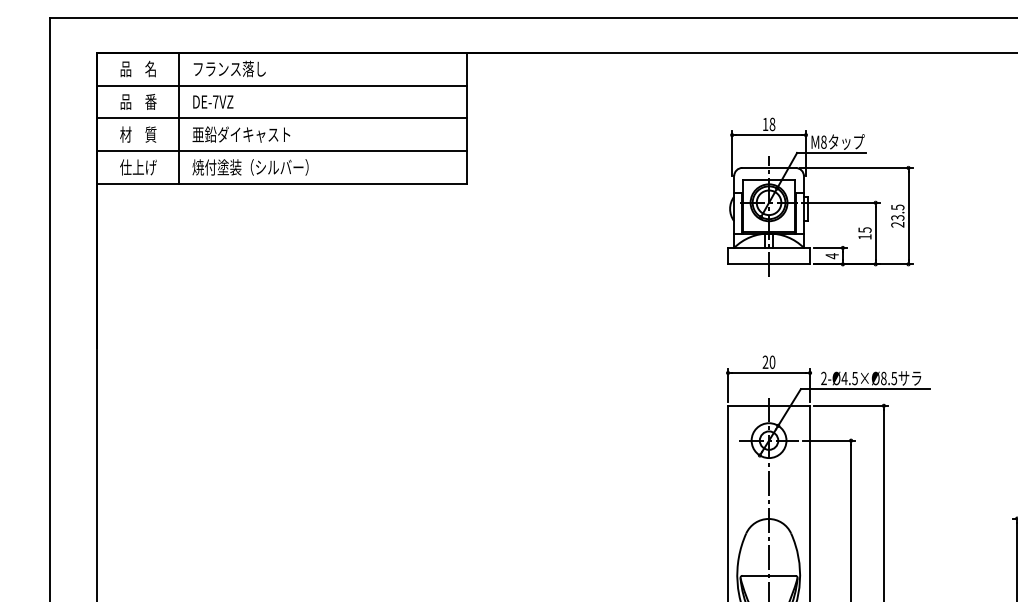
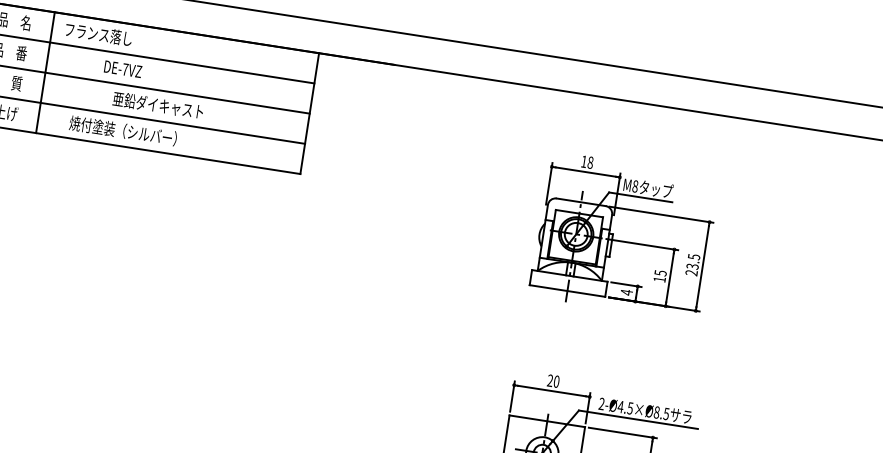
text: (213, 101) -> (123, 68), moved
text: (241, 134) -> (158, 105), moved
text: (250, 167) -> (123, 130), moved

